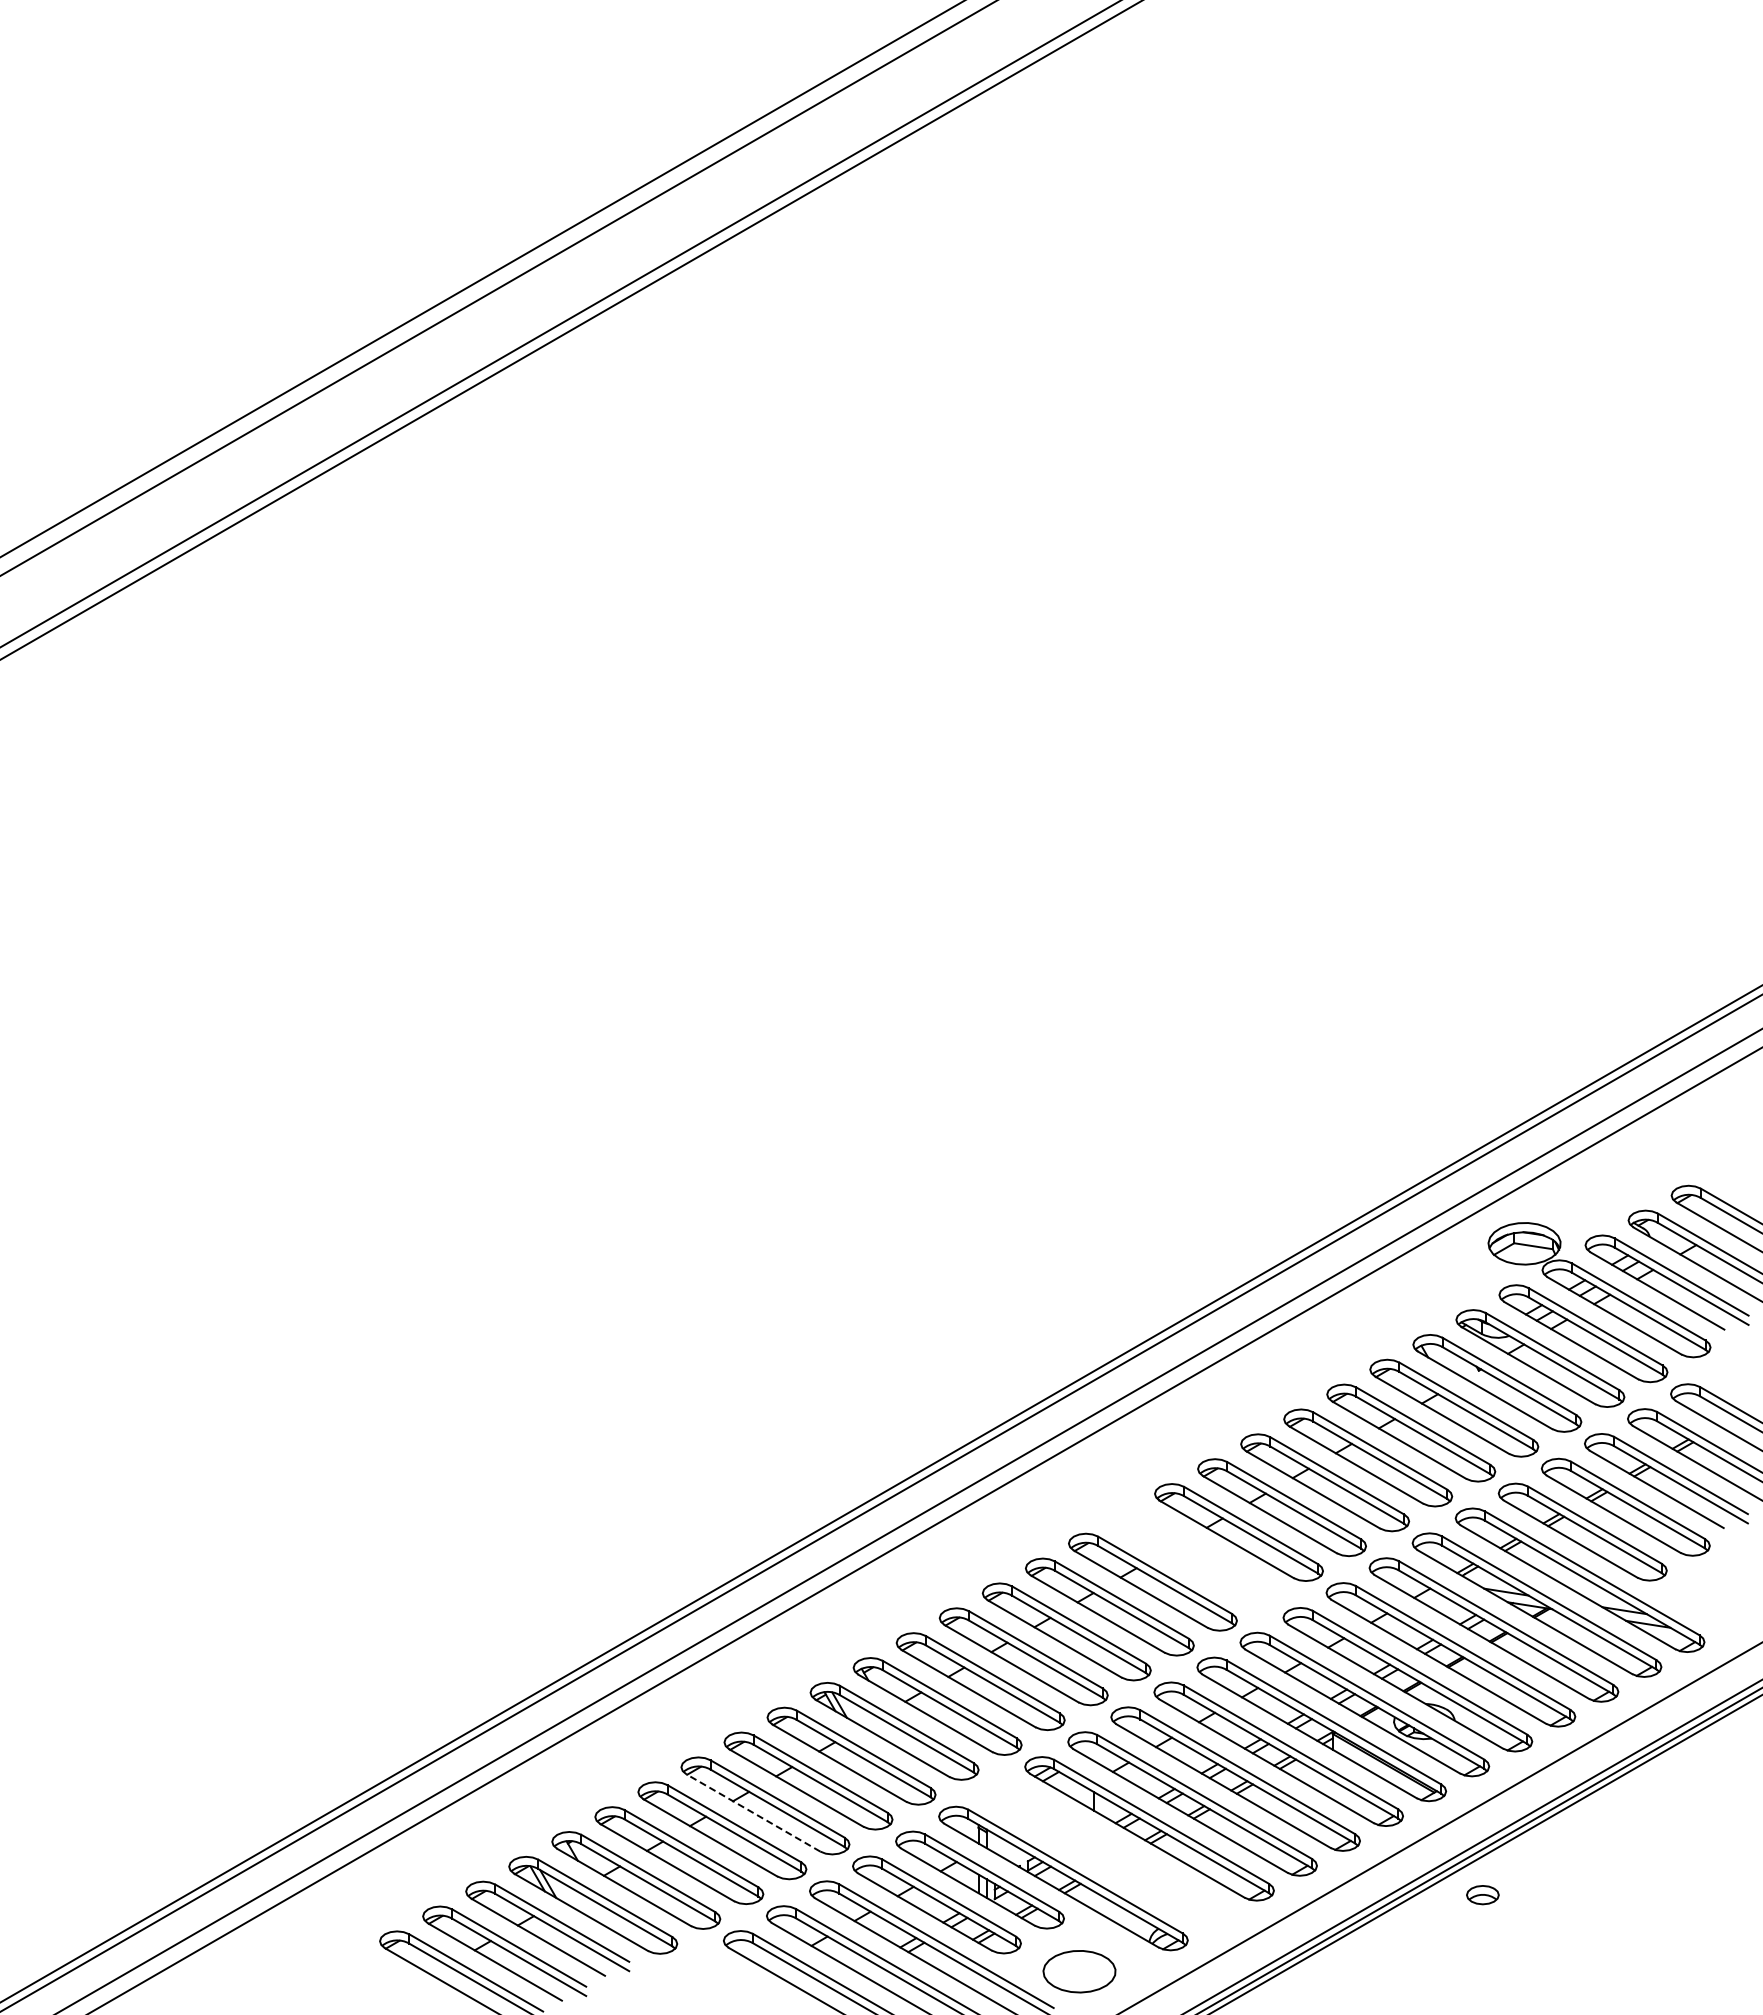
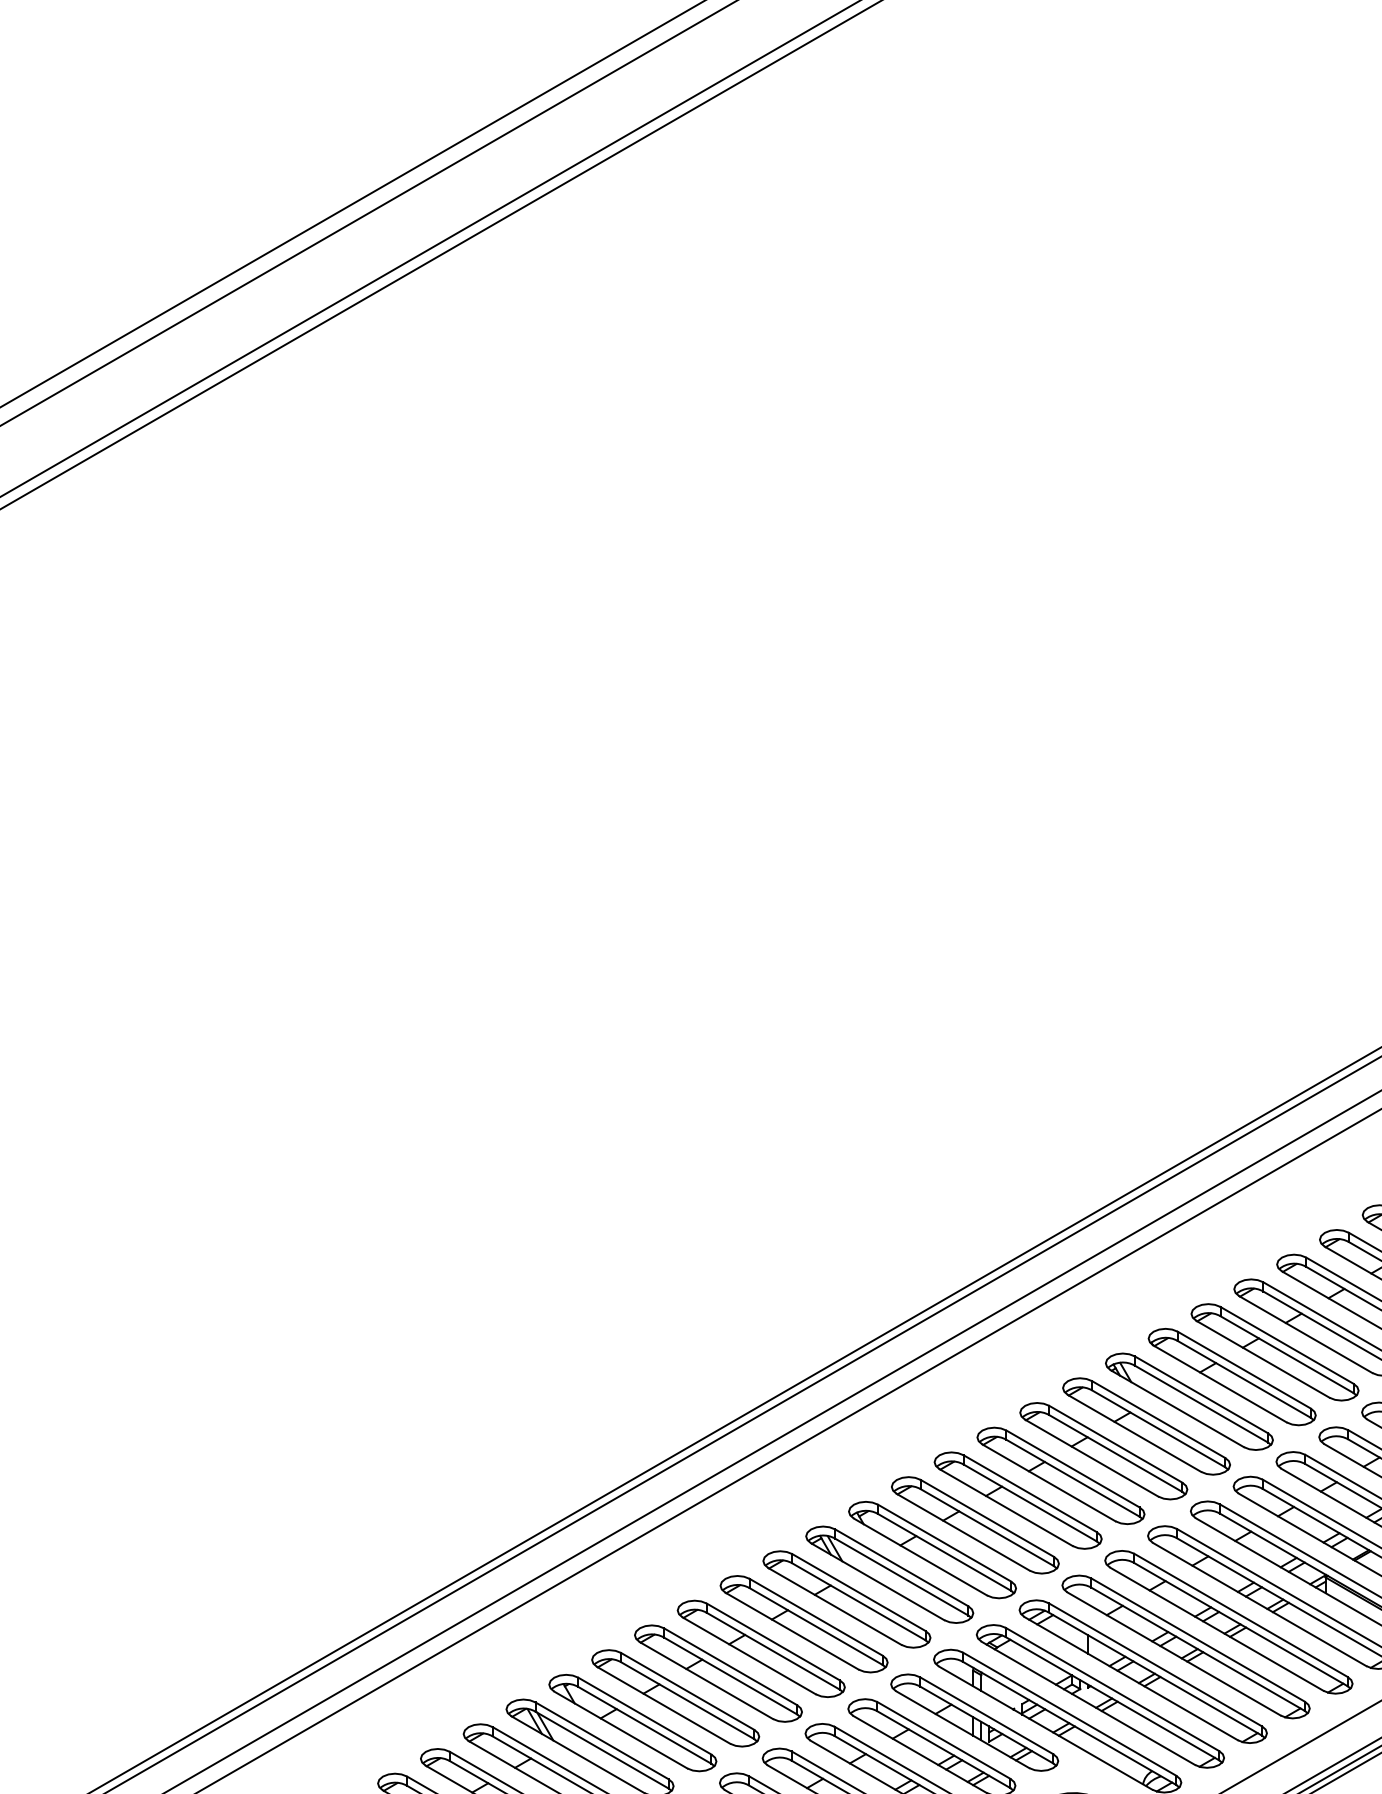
part: (1195, 1557) -> (1188, 1401), added
line: (752, 1812) -> (748, 1655), dashed -> solid
part: (1106, 1853) -> (1100, 1696), added

